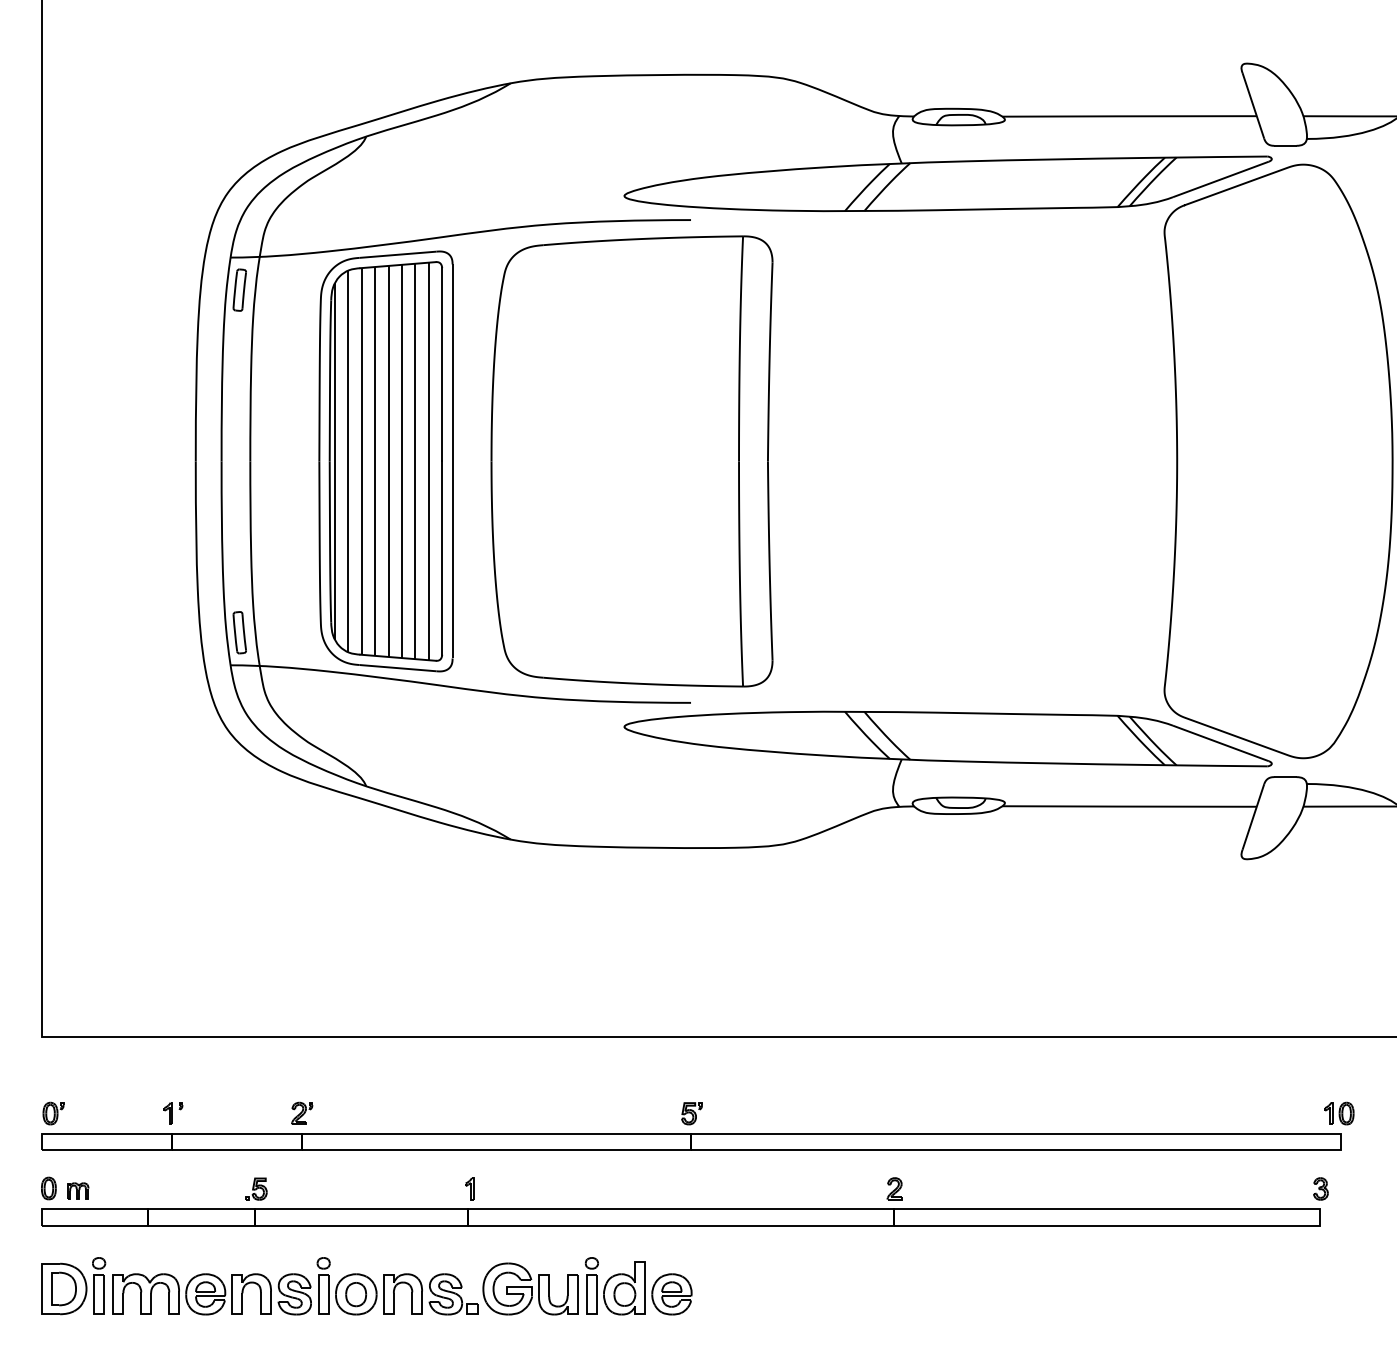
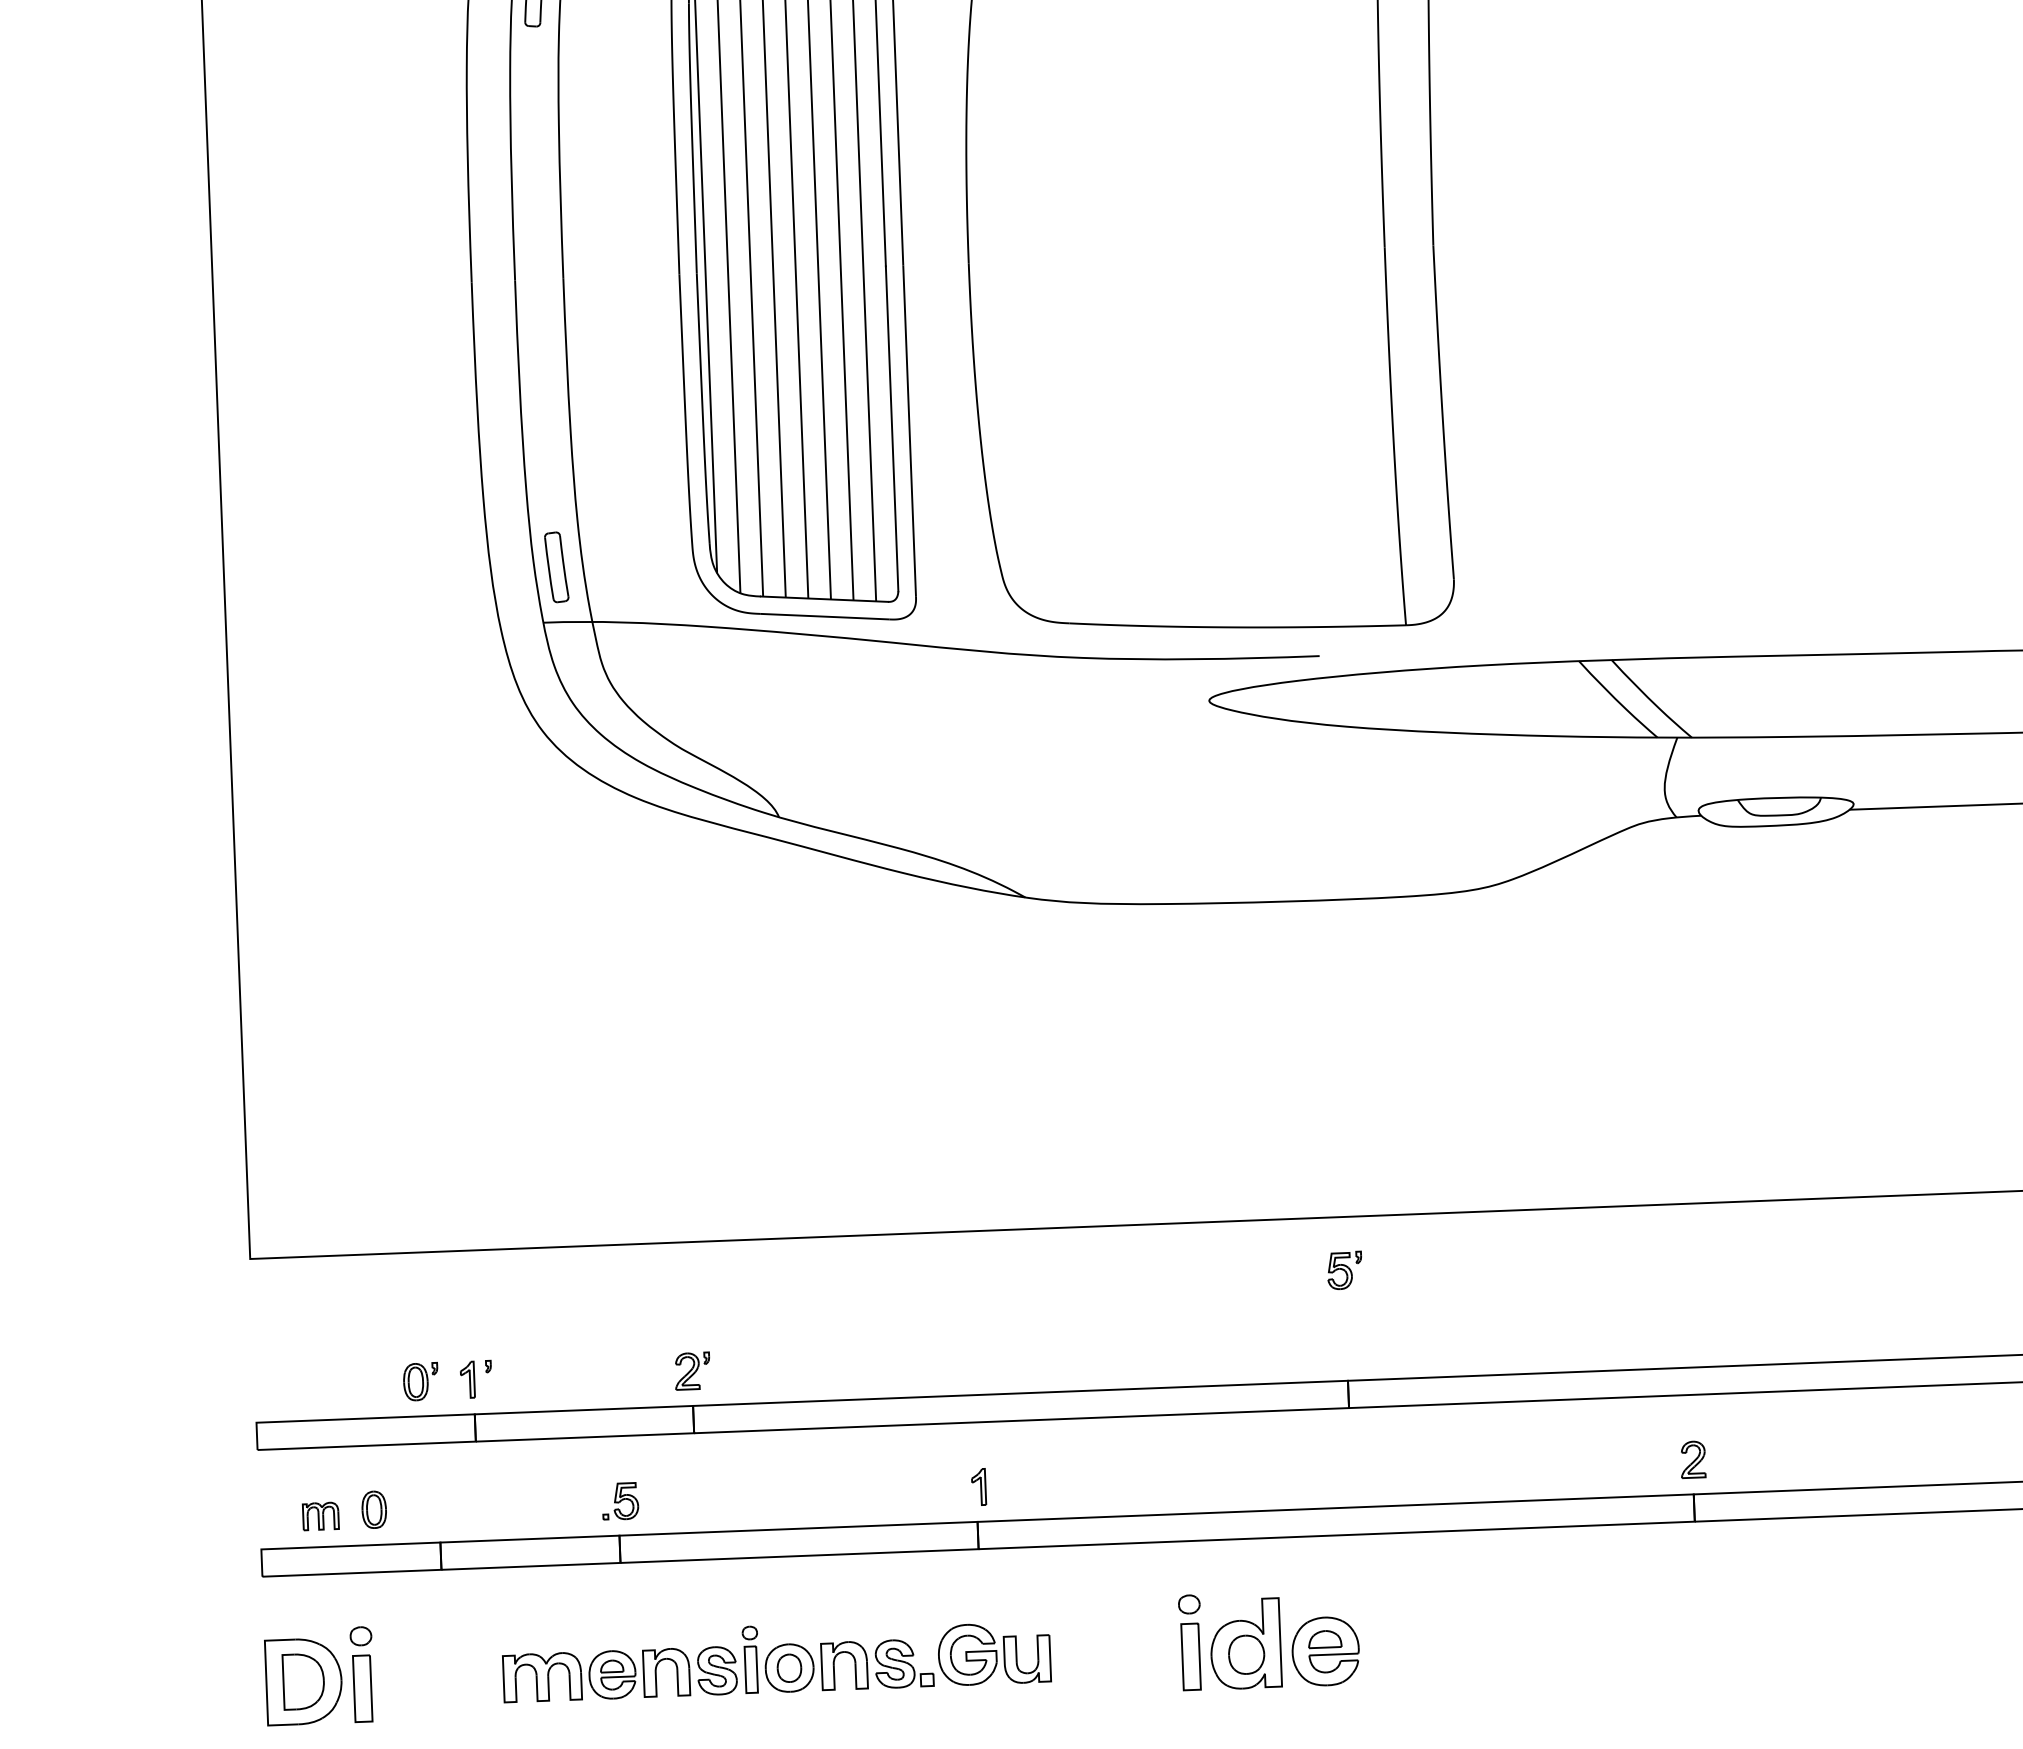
part: (53, 1113) -> (420, 1381), moved
part: (691, 1113) -> (1344, 1270), moved
part: (48, 1188) -> (373, 1509), moved
part: (345, 1286) -> (776, 1659), size x0.7

